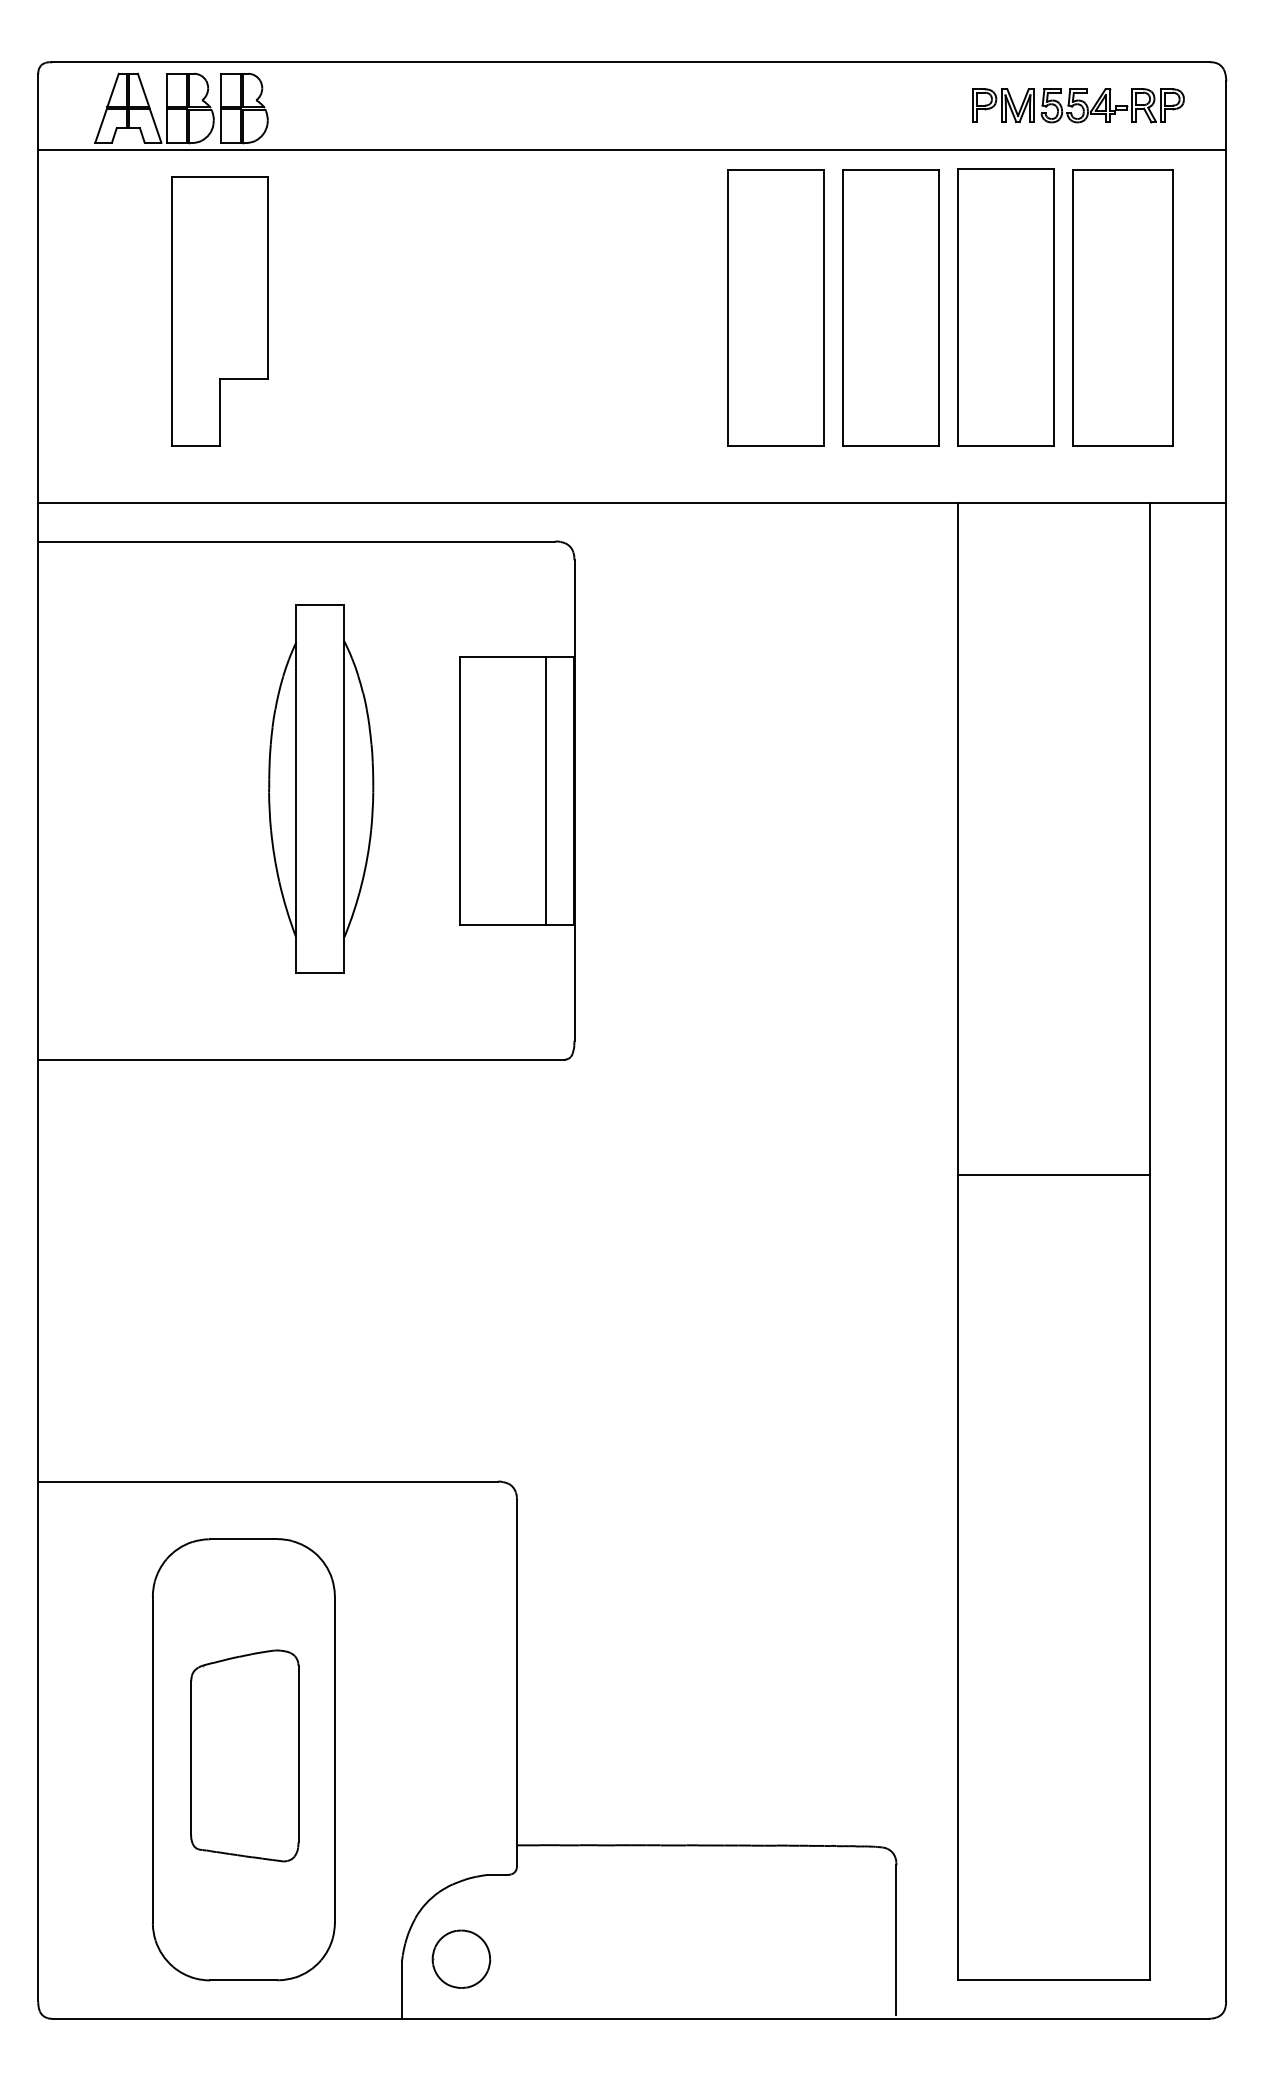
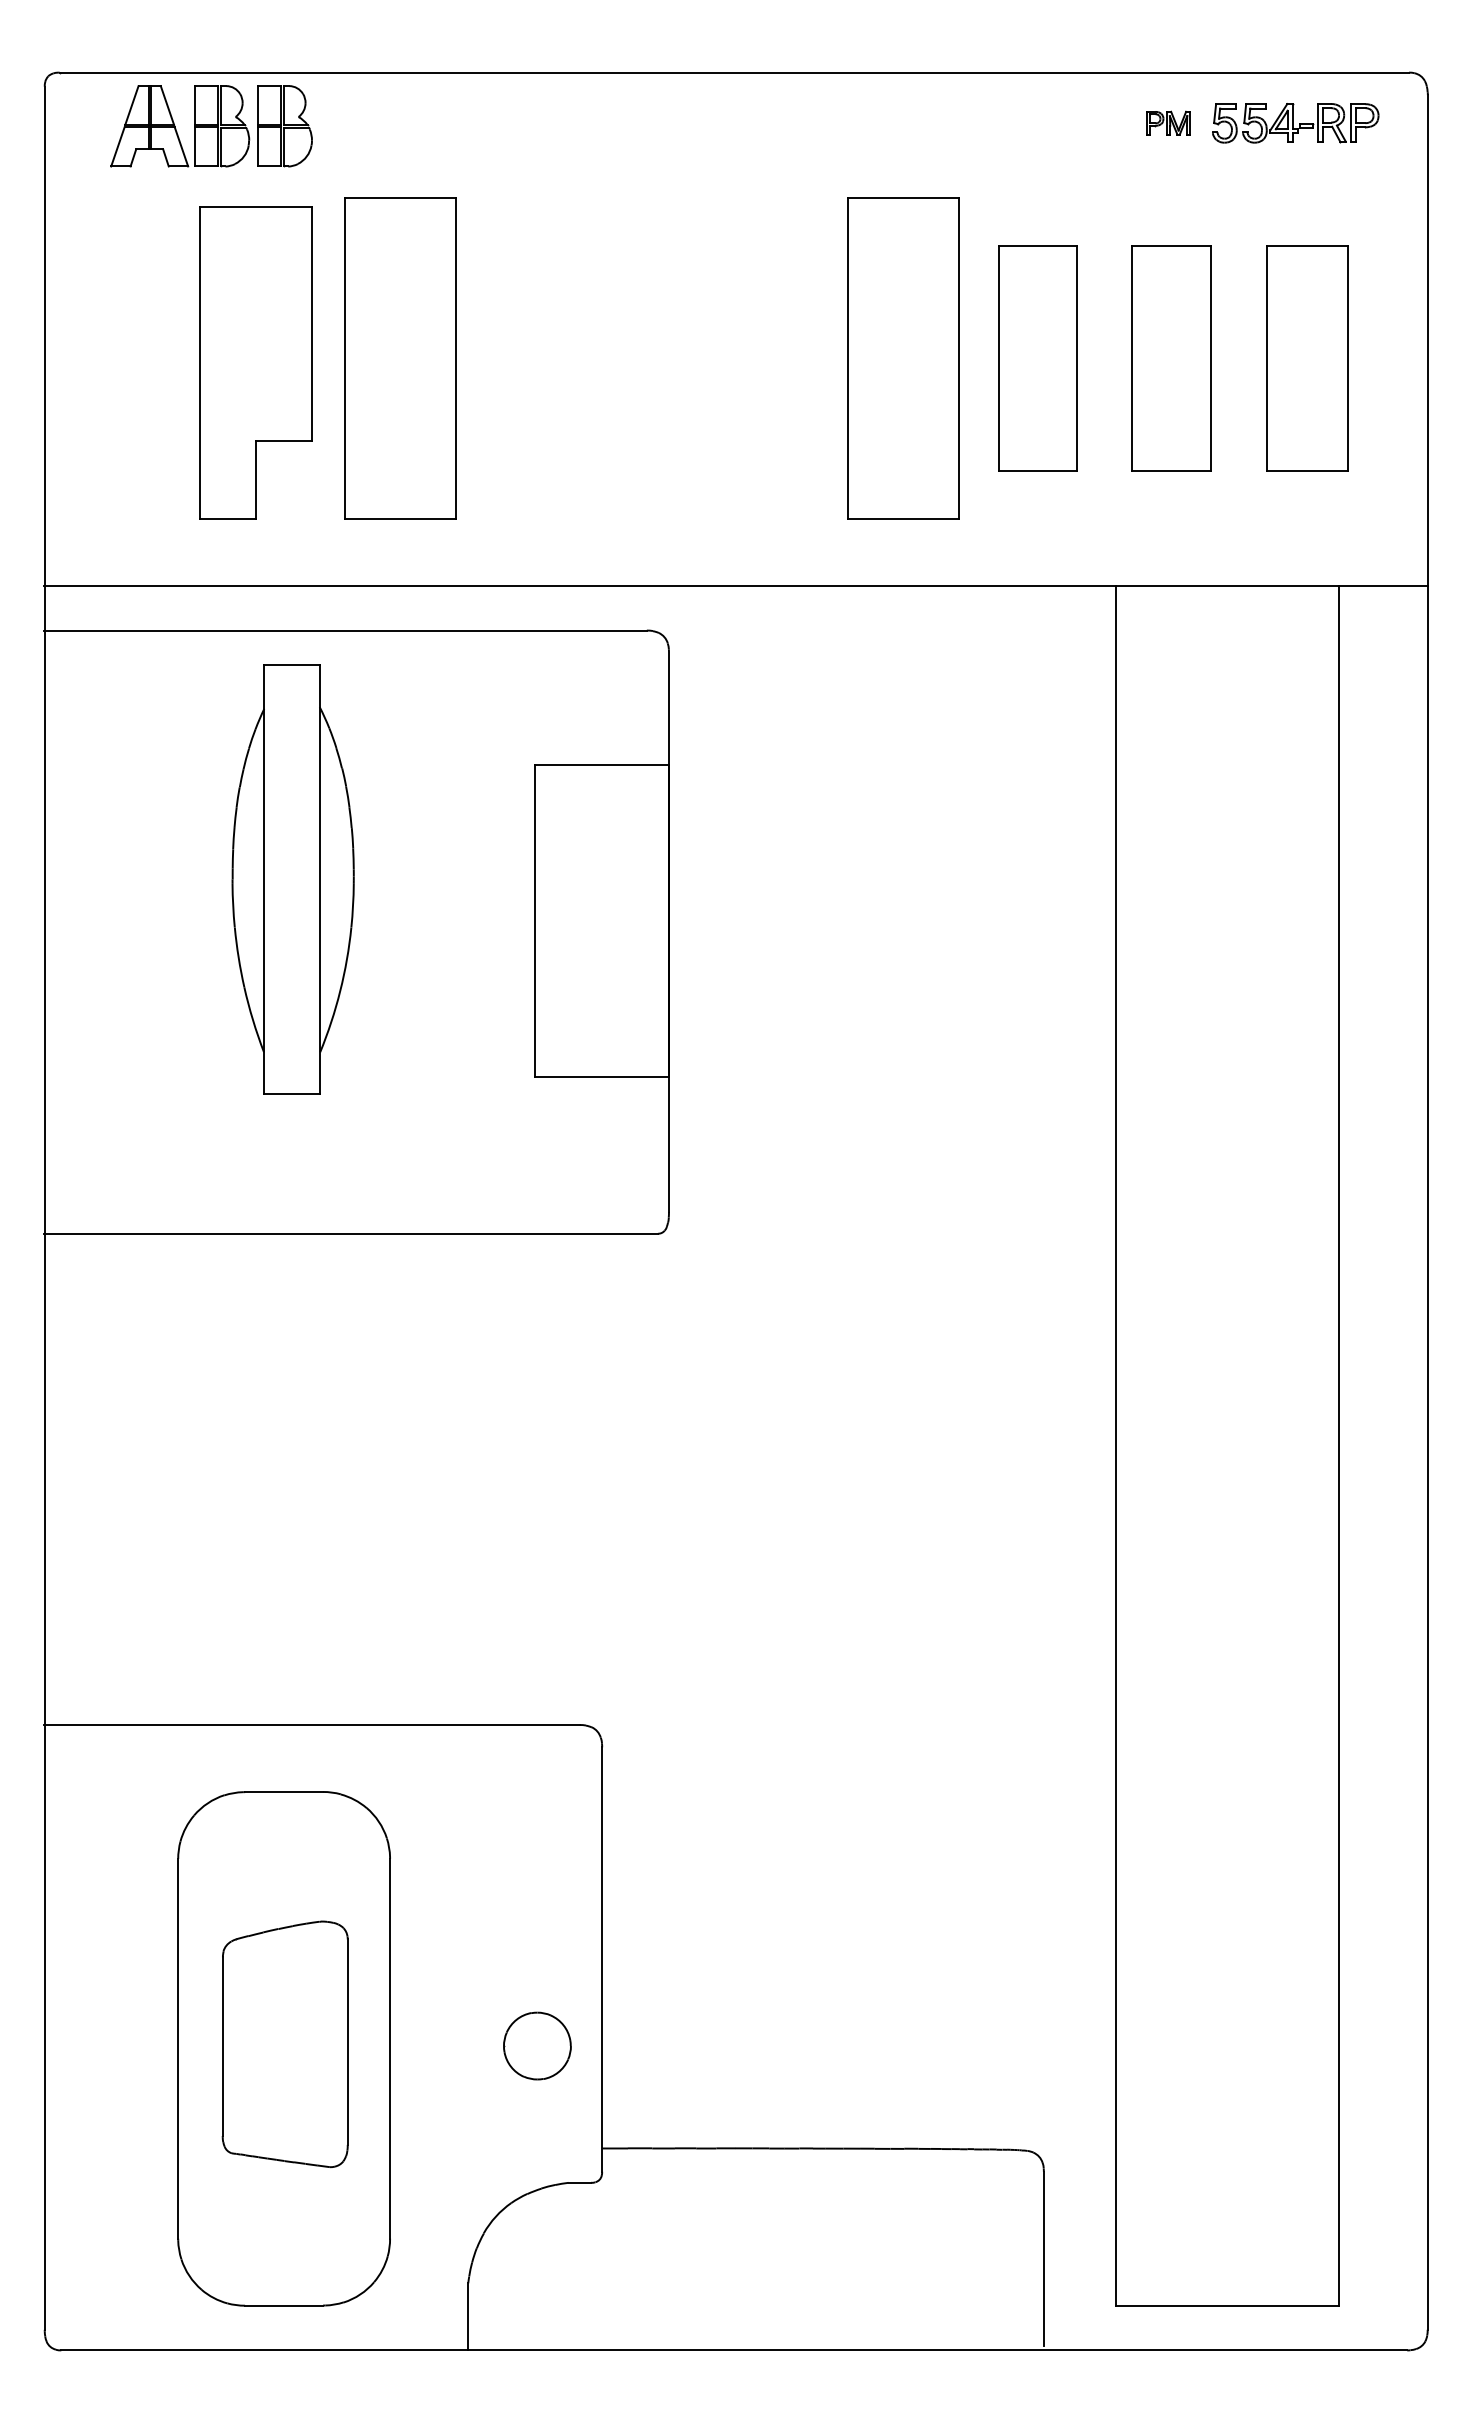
part: (1003, 105) -> (1168, 123), size x0.6
line: (631, 150) -> (735, 175), removed
part: (1006, 306) -> (1171, 357), size x0.7
part: (343, 307) -> (400, 358), added
part: (890, 307) -> (1037, 358), size x0.7
part: (1122, 307) -> (1307, 358), size x0.7
part: (320, 788) -> (292, 879), moved
line: (545, 790) -> (635, 920), removed
line: (1053, 1174) -> (1226, 1367), removed
part: (461, 1958) -> (537, 2045), moved

